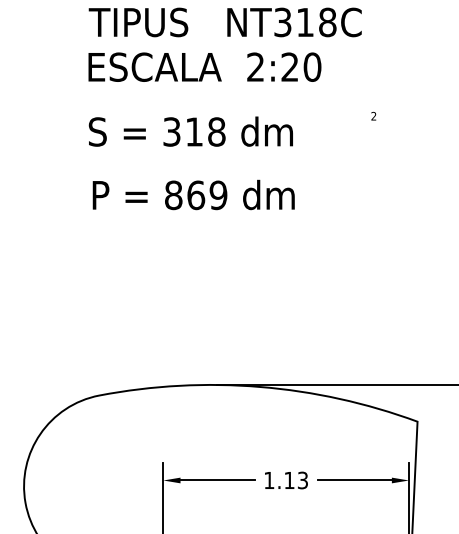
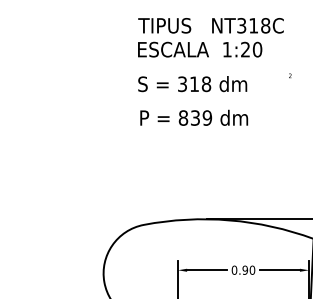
text: (254, 66) -> (226, 49), 2:20 -> 1:20
text: (196, 194) -> (195, 117), 869 -> 839
text: (286, 479) -> (243, 269), 1.13 -> 0.90

